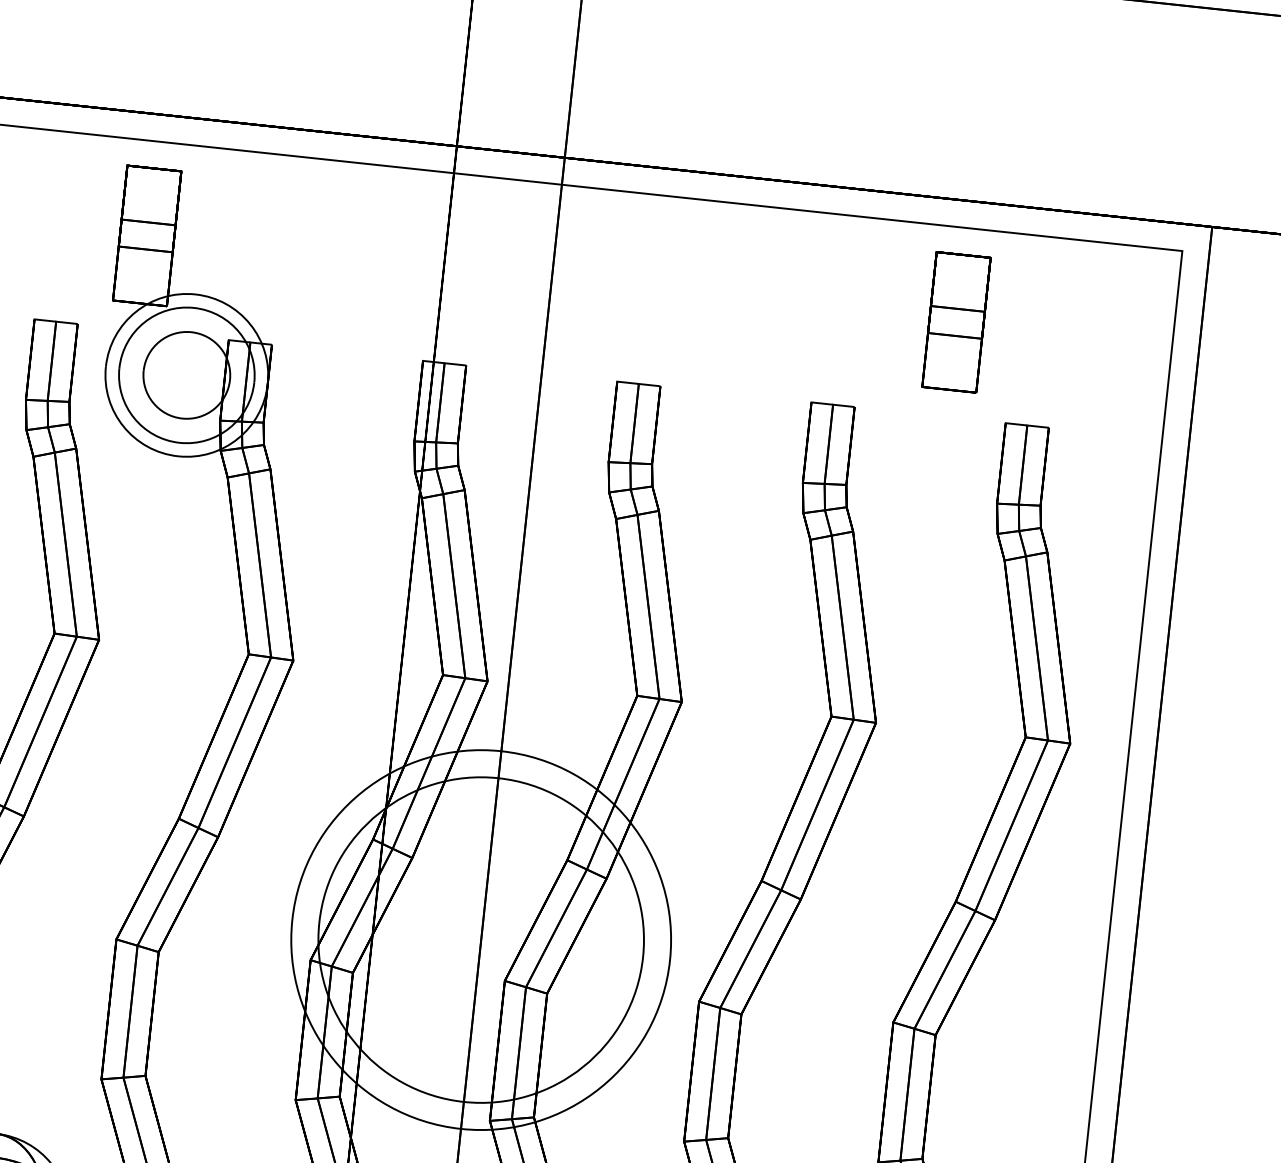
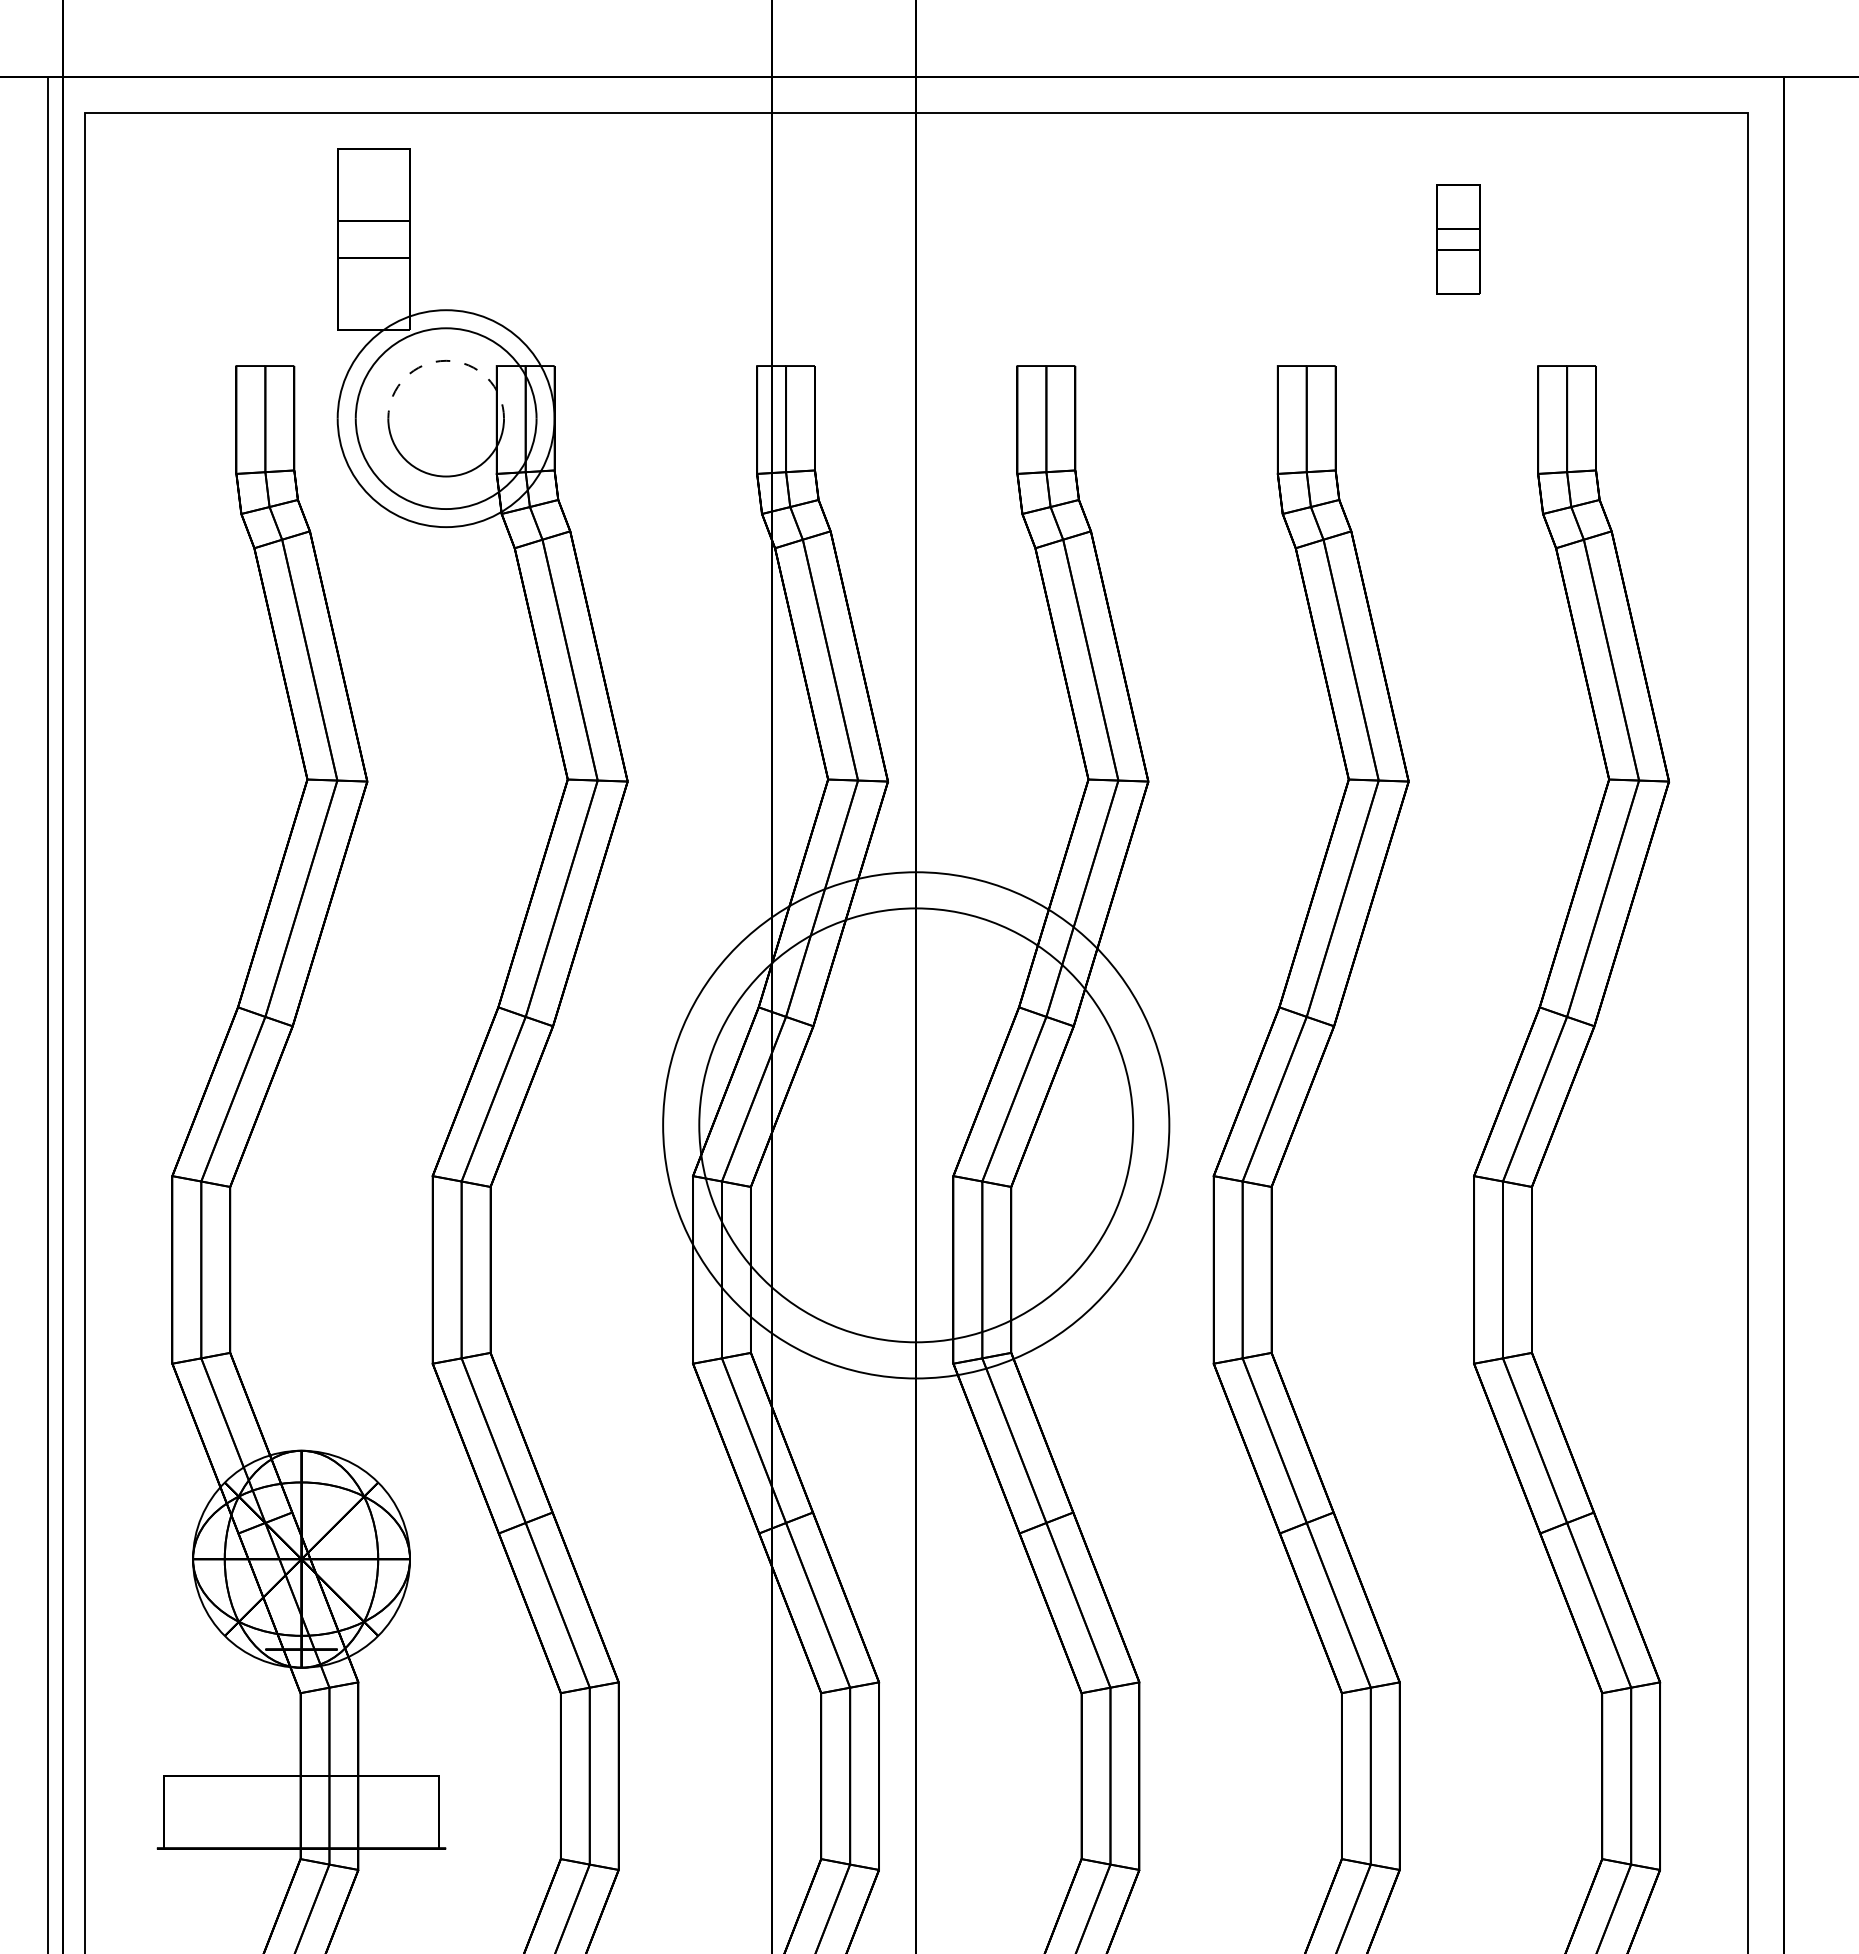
part: (956, 322) -> (1458, 239), size x0.6
arc: (191, 332) -> (446, 360), solid -> dashed

